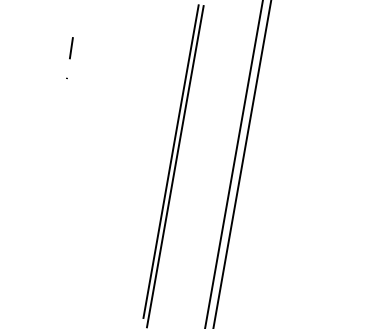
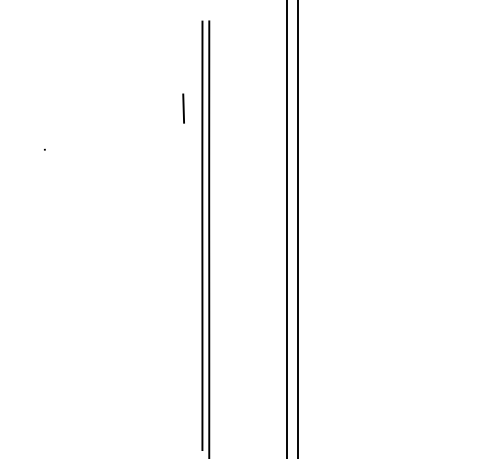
line: (71, 48) -> (183, 108), moved

